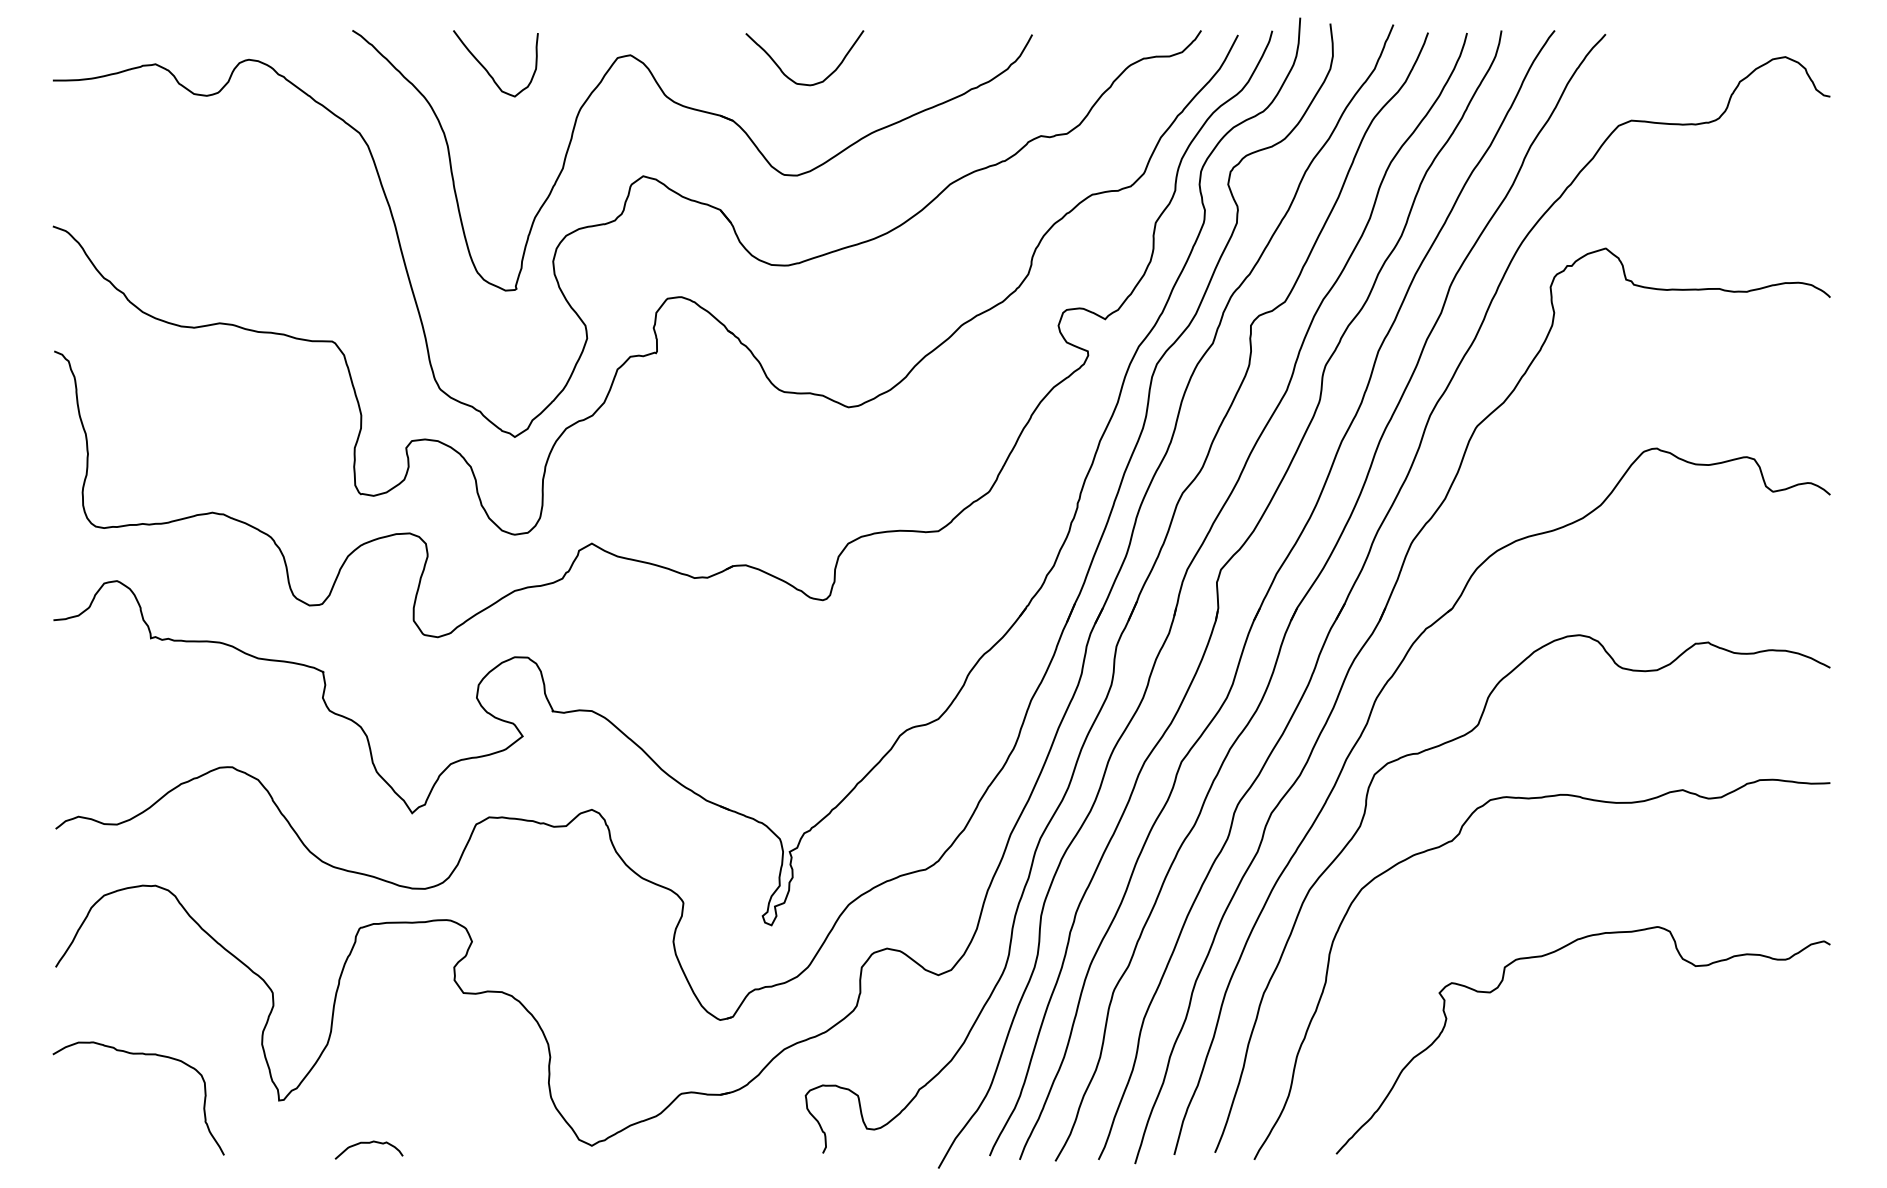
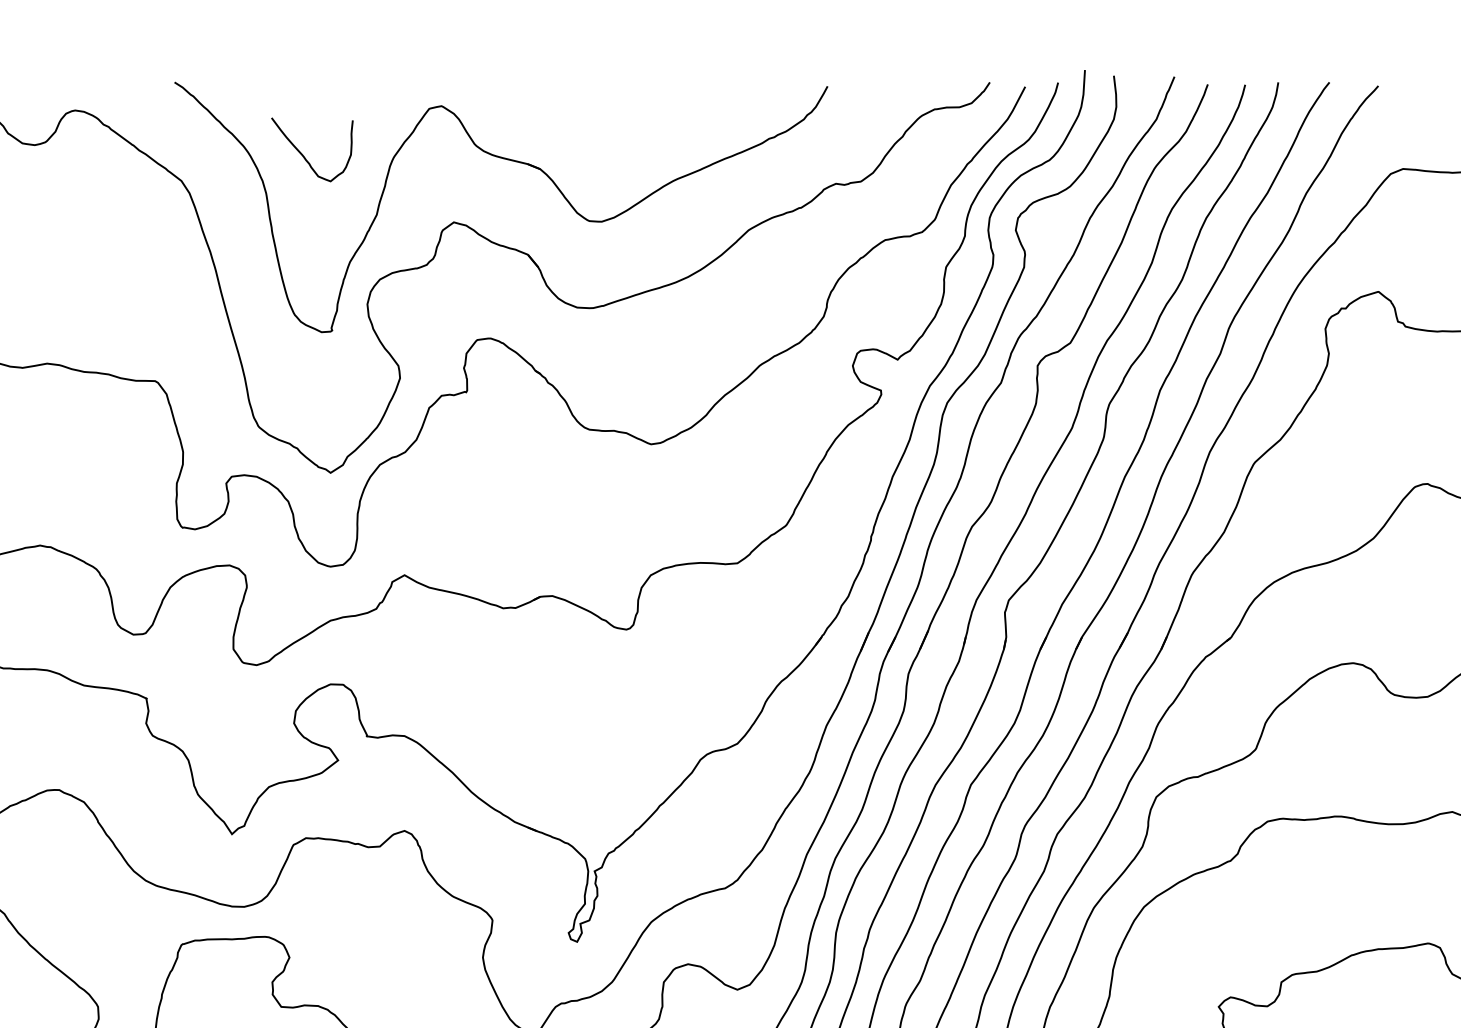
curve: (486, 68) -> (303, 154), moved
curve: (787, 75) -> (592, 125), removed

